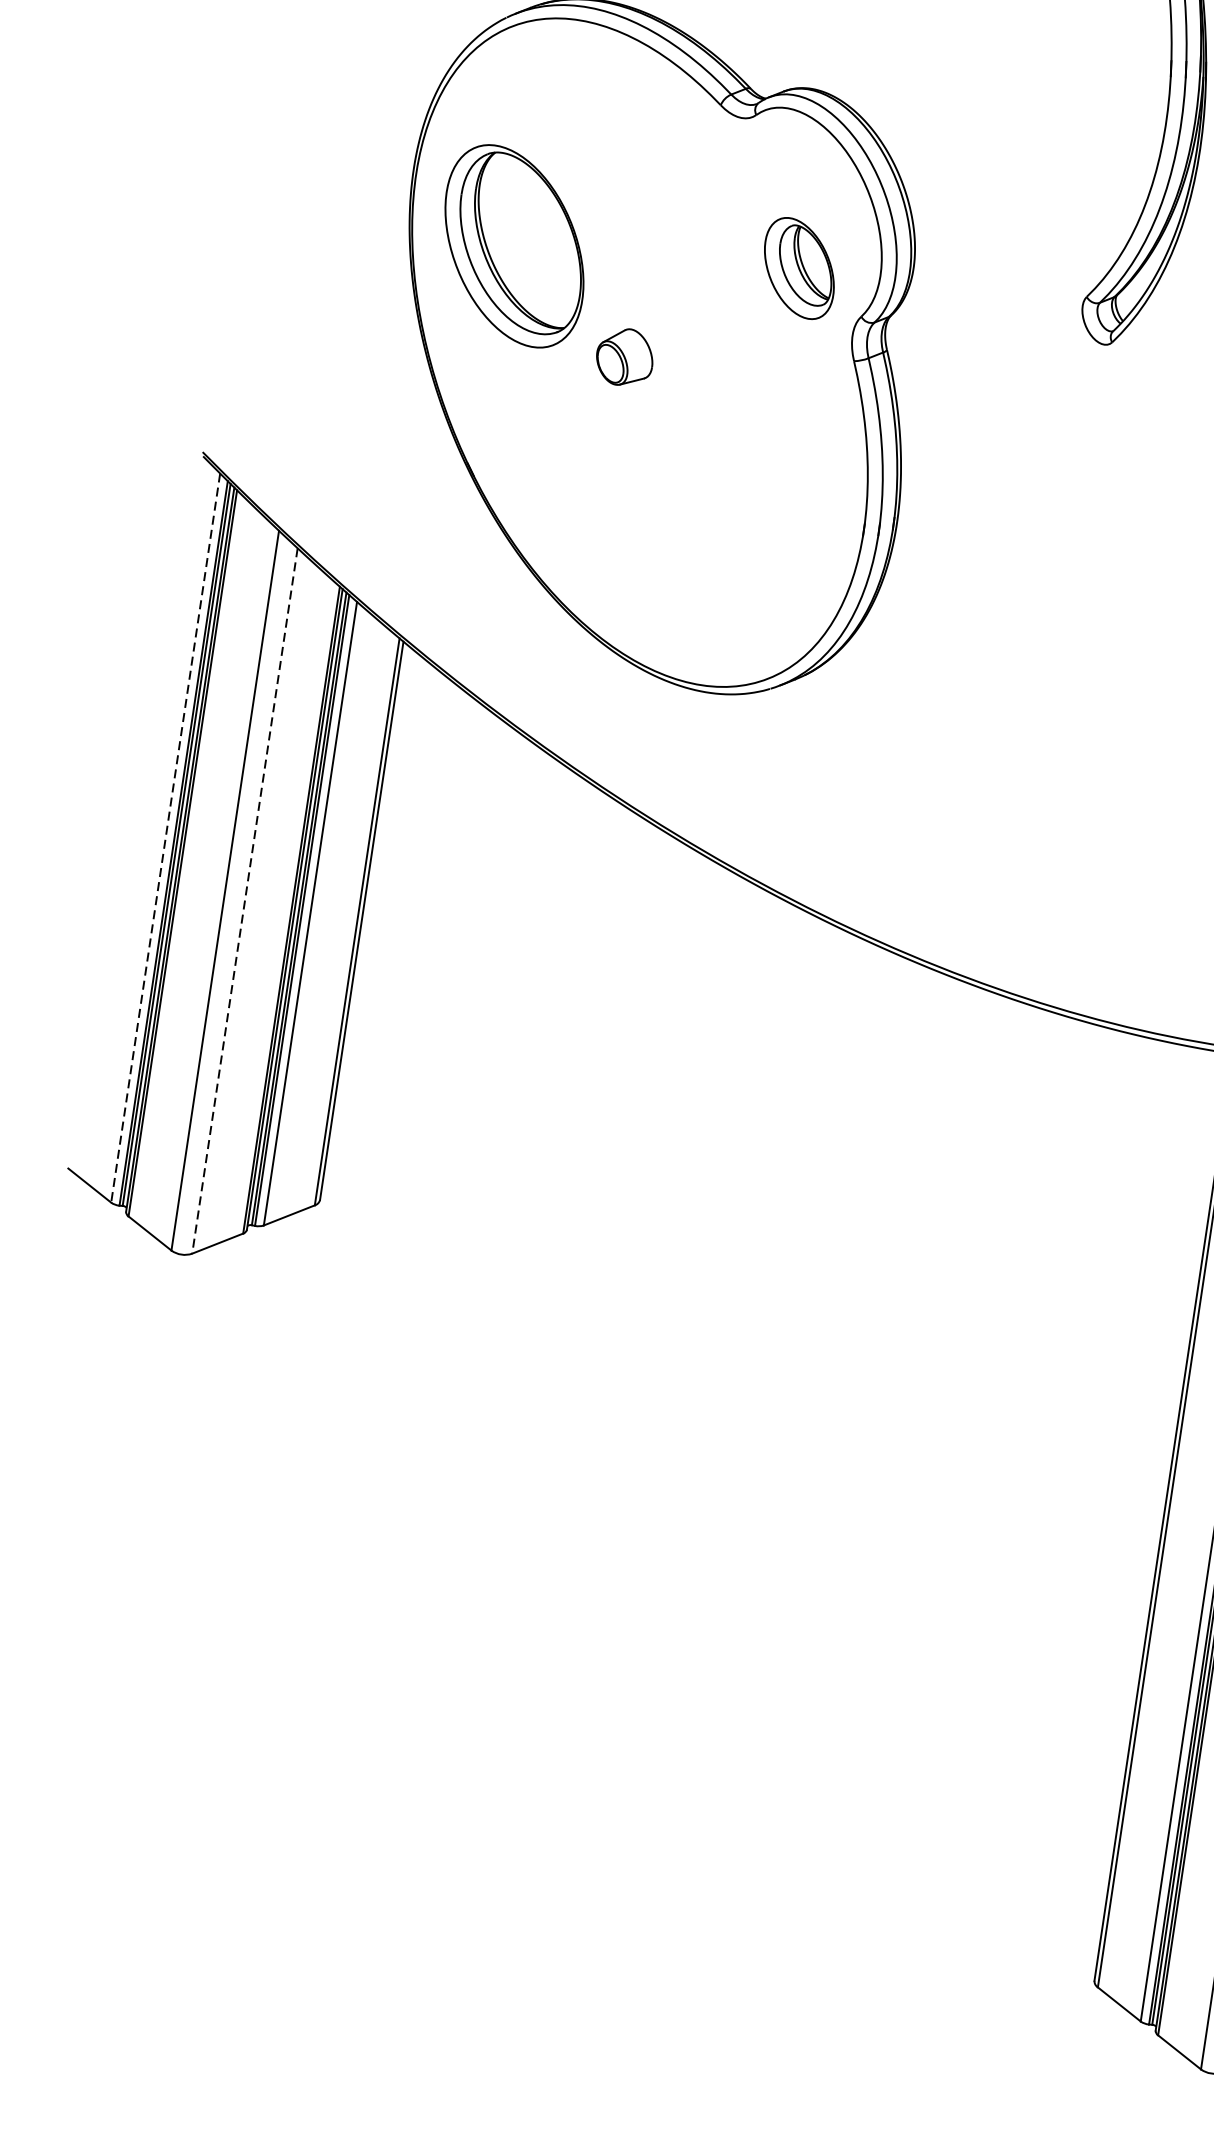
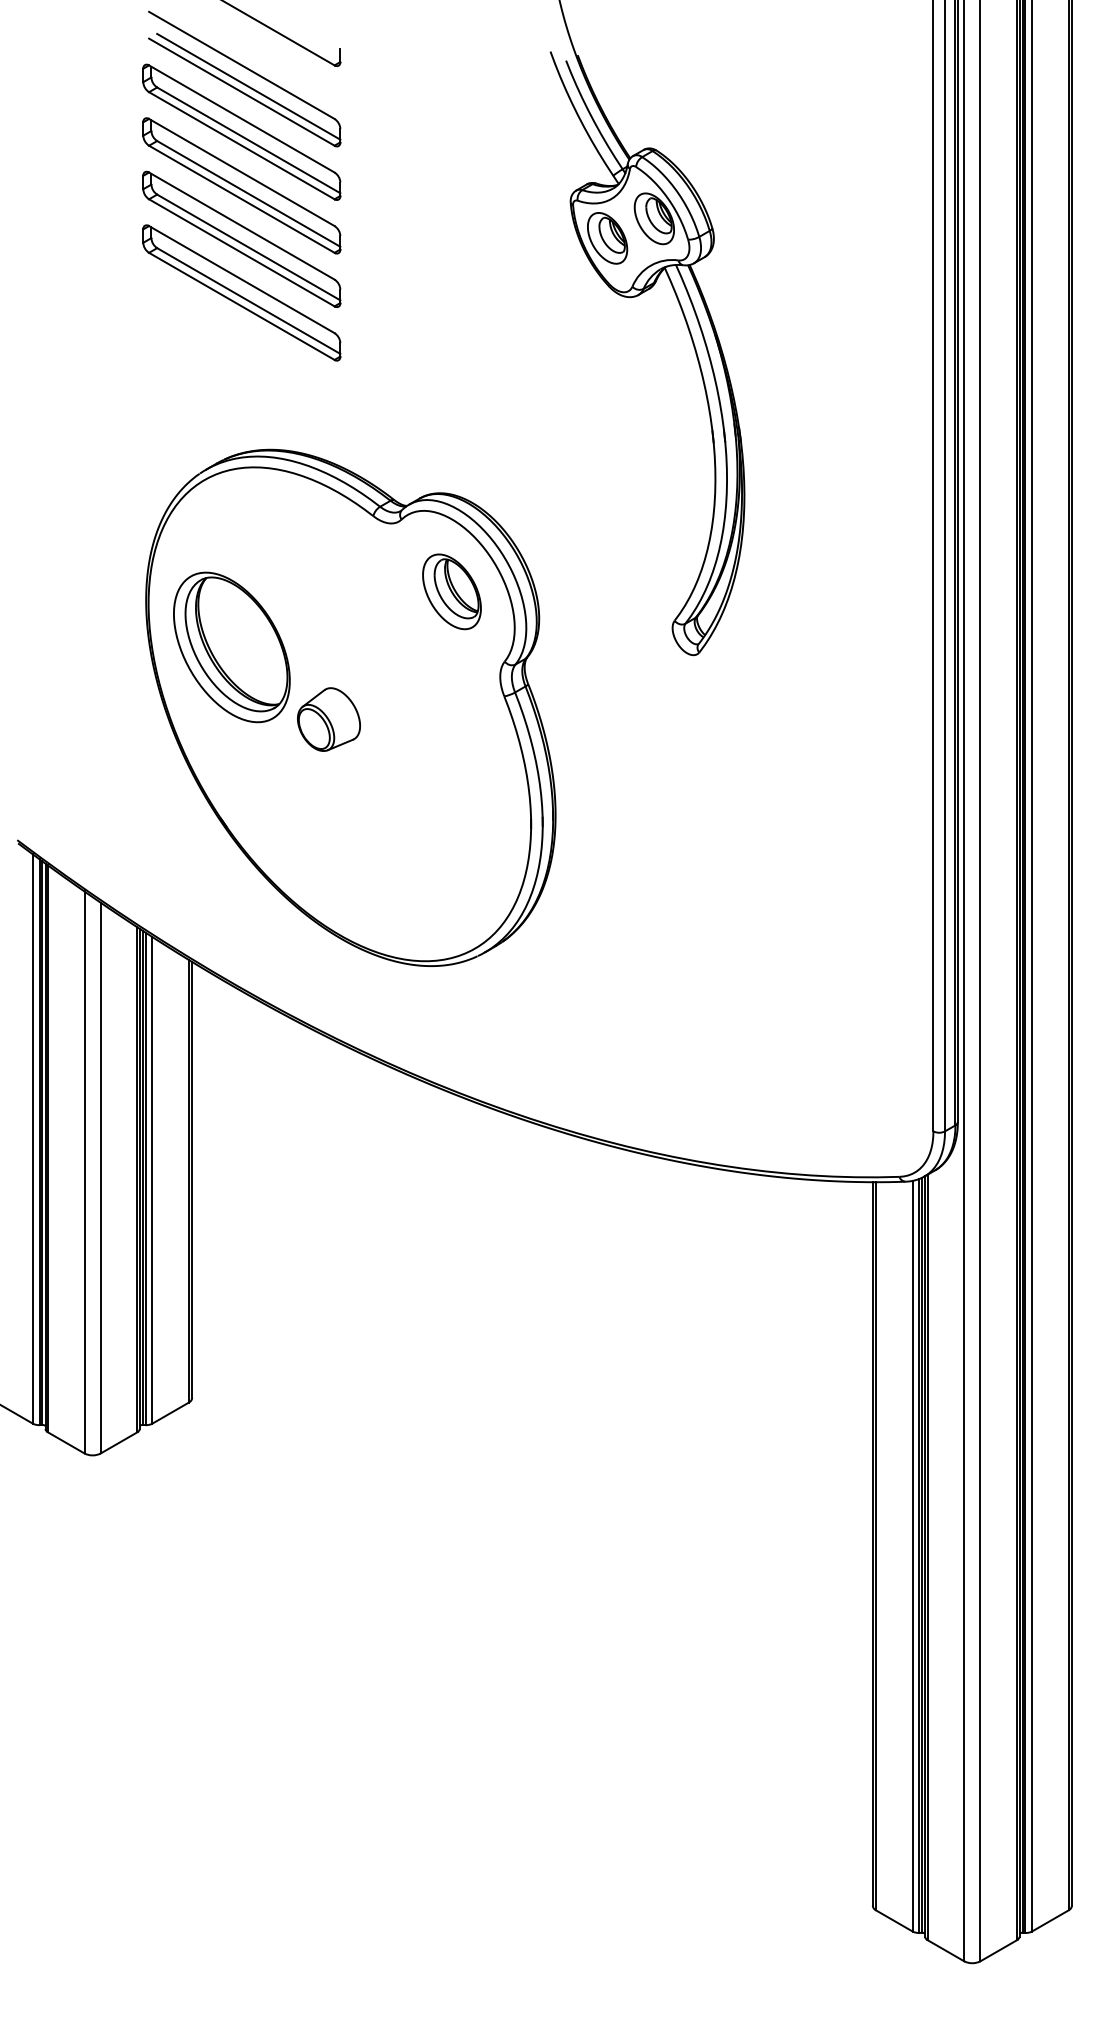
part: (798, 267) -> (451, 591), moved
part: (624, 357) -> (328, 719), size x1.43
line: (166, 838) -> (33, 1139), dashed -> solid
line: (244, 901) -> (100, 1178), dashed -> solid

